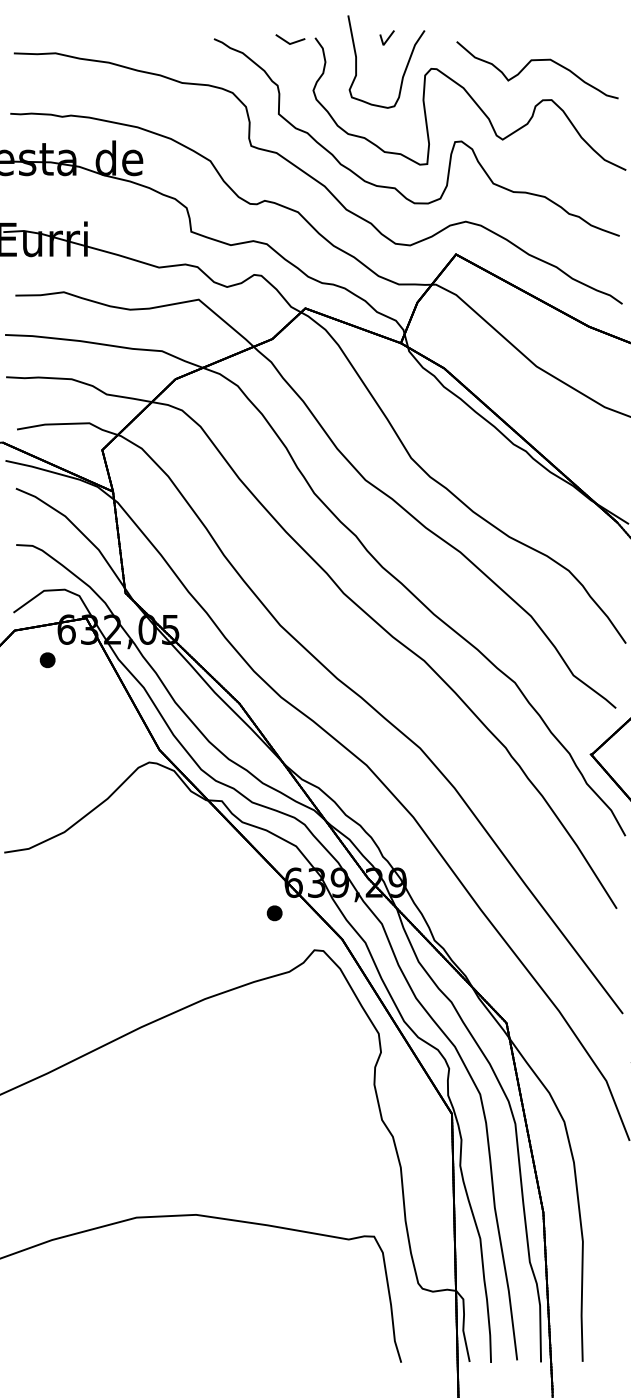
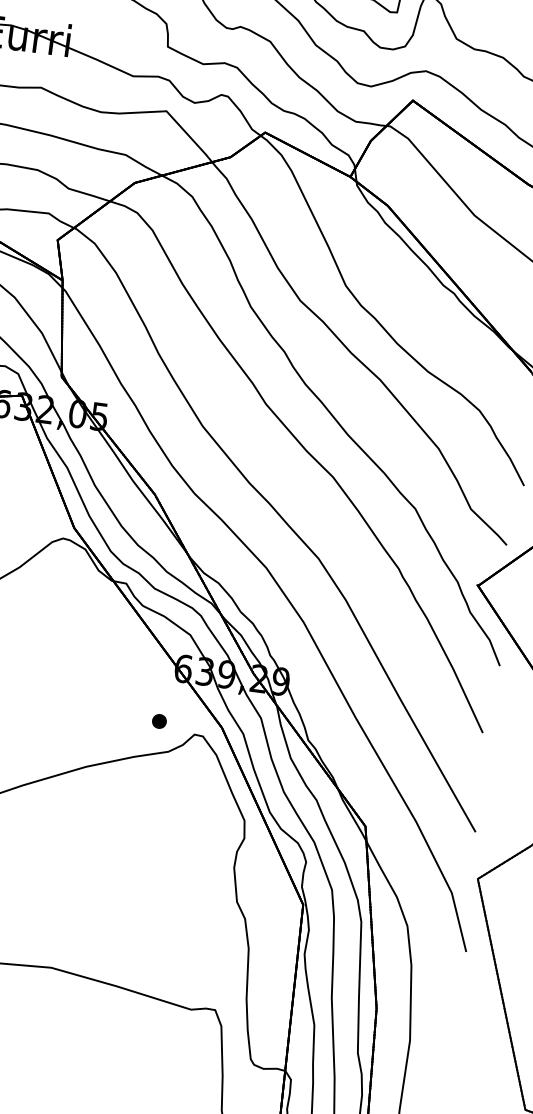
part: (274, 913) -> (159, 721), moved

